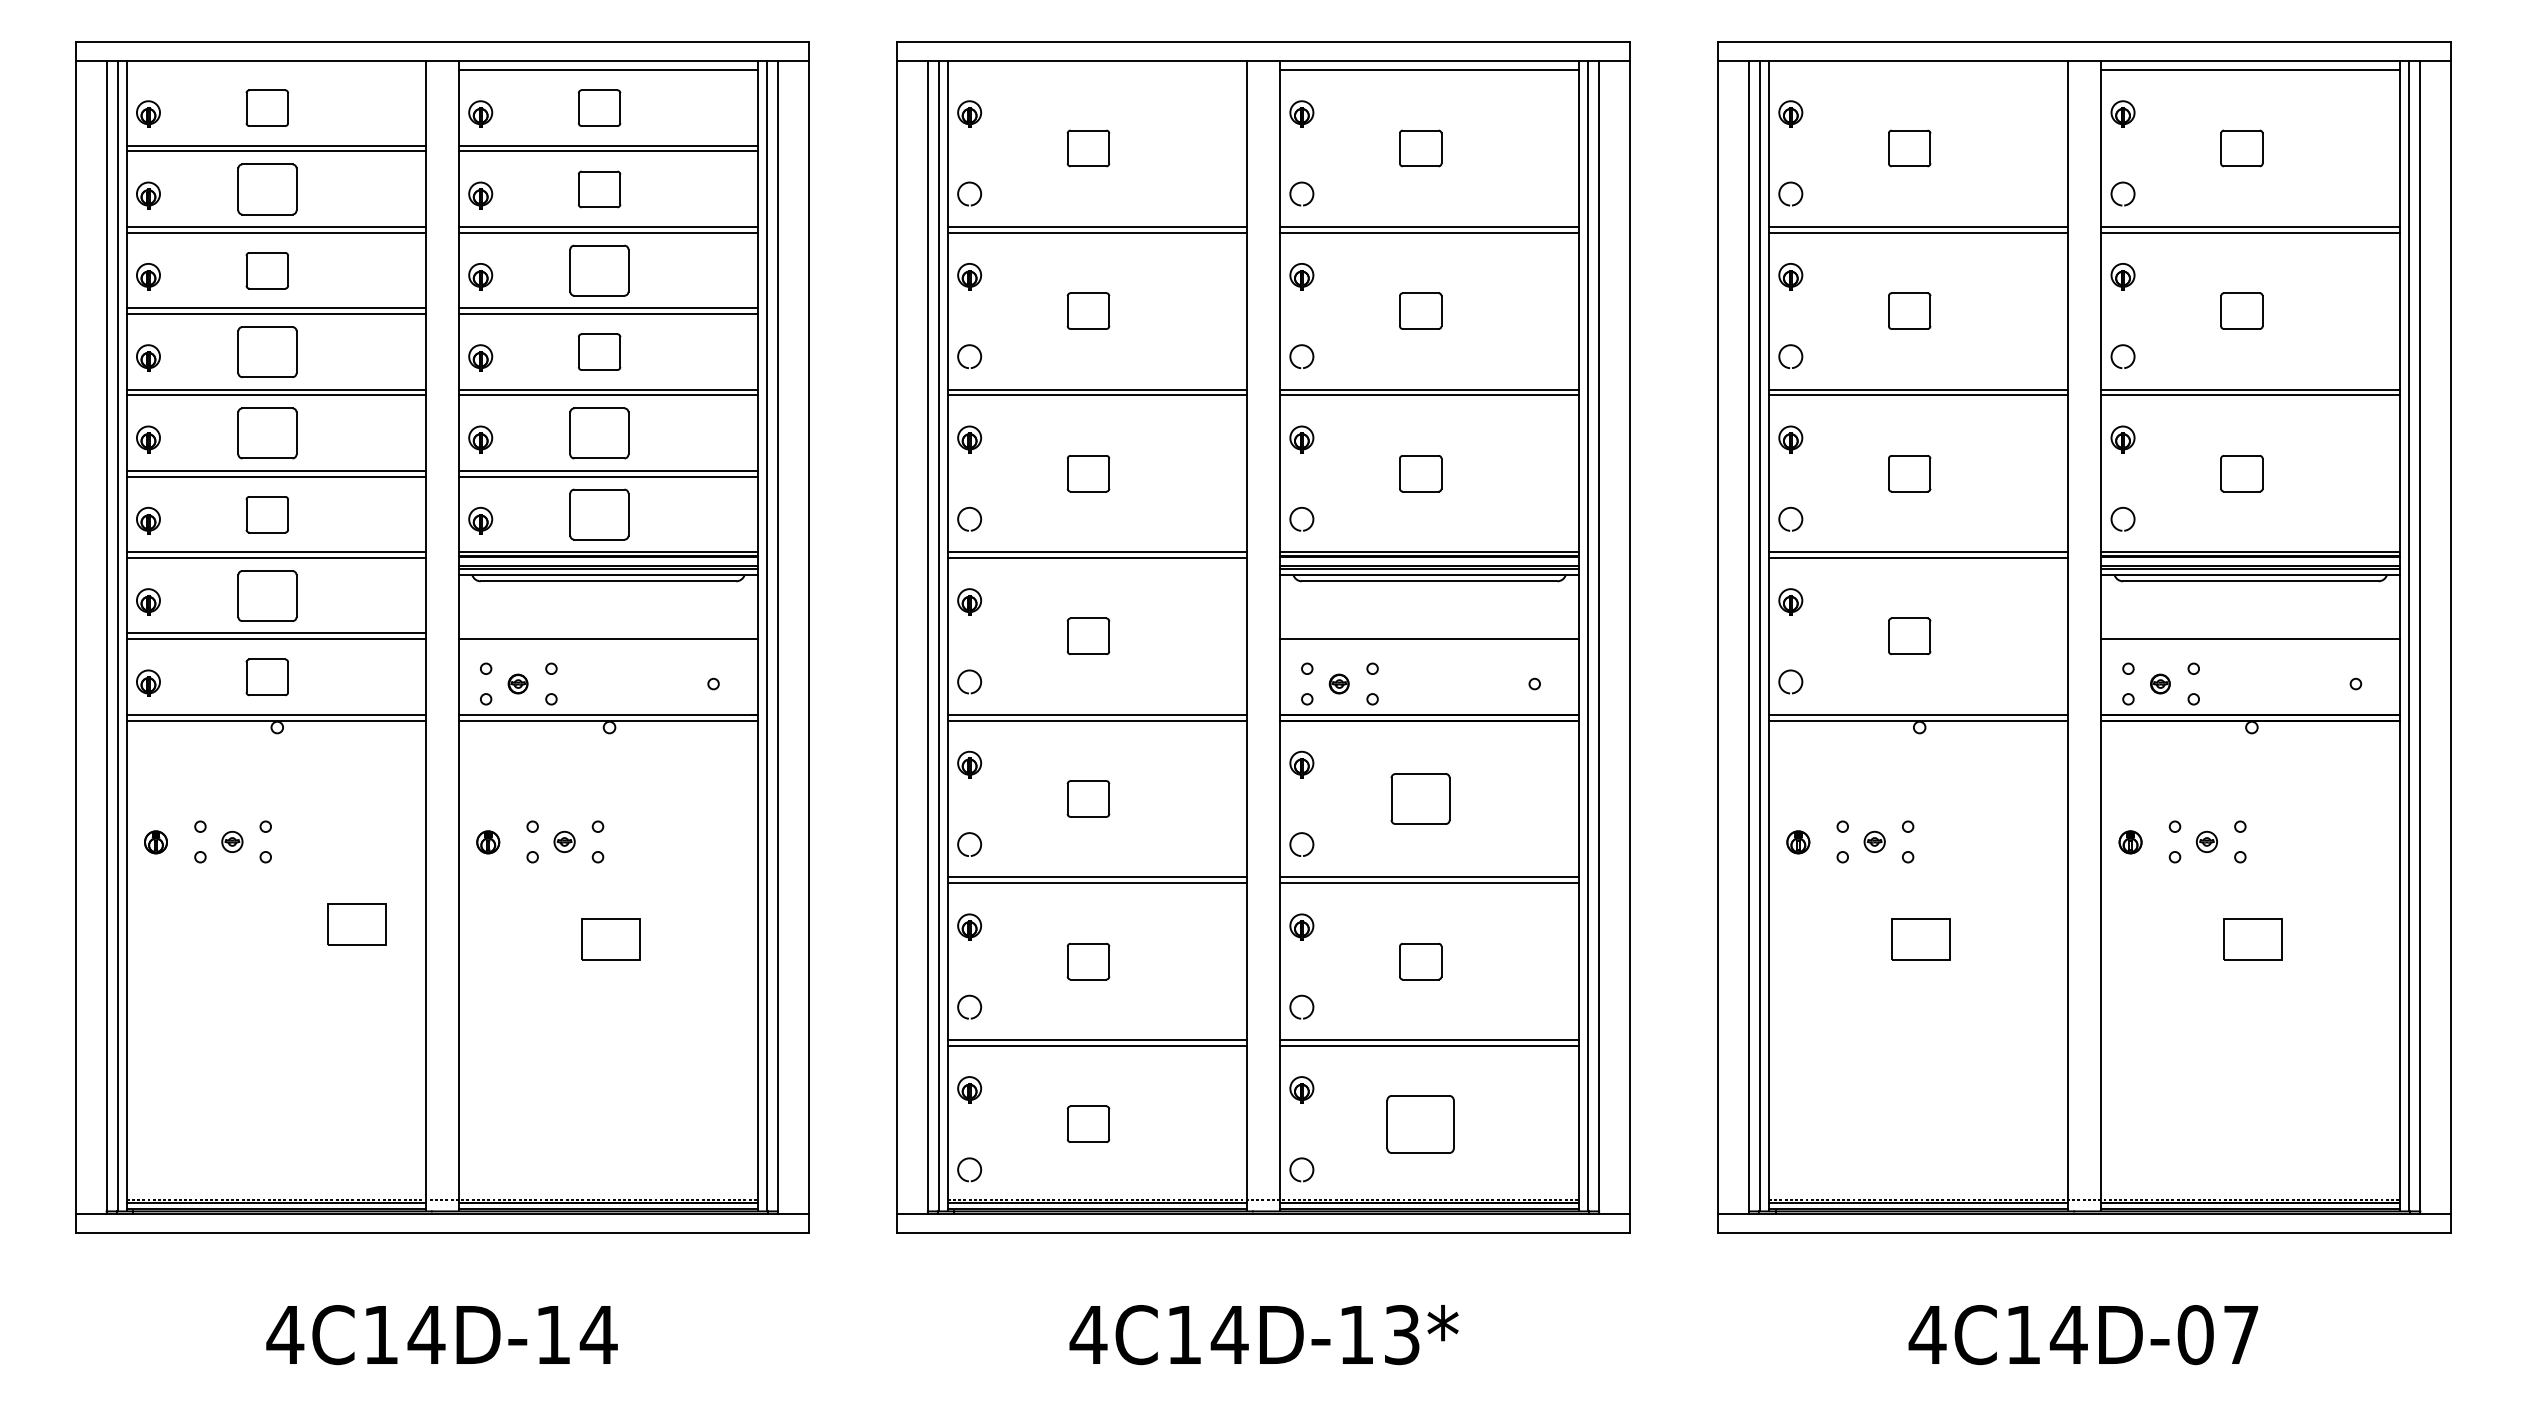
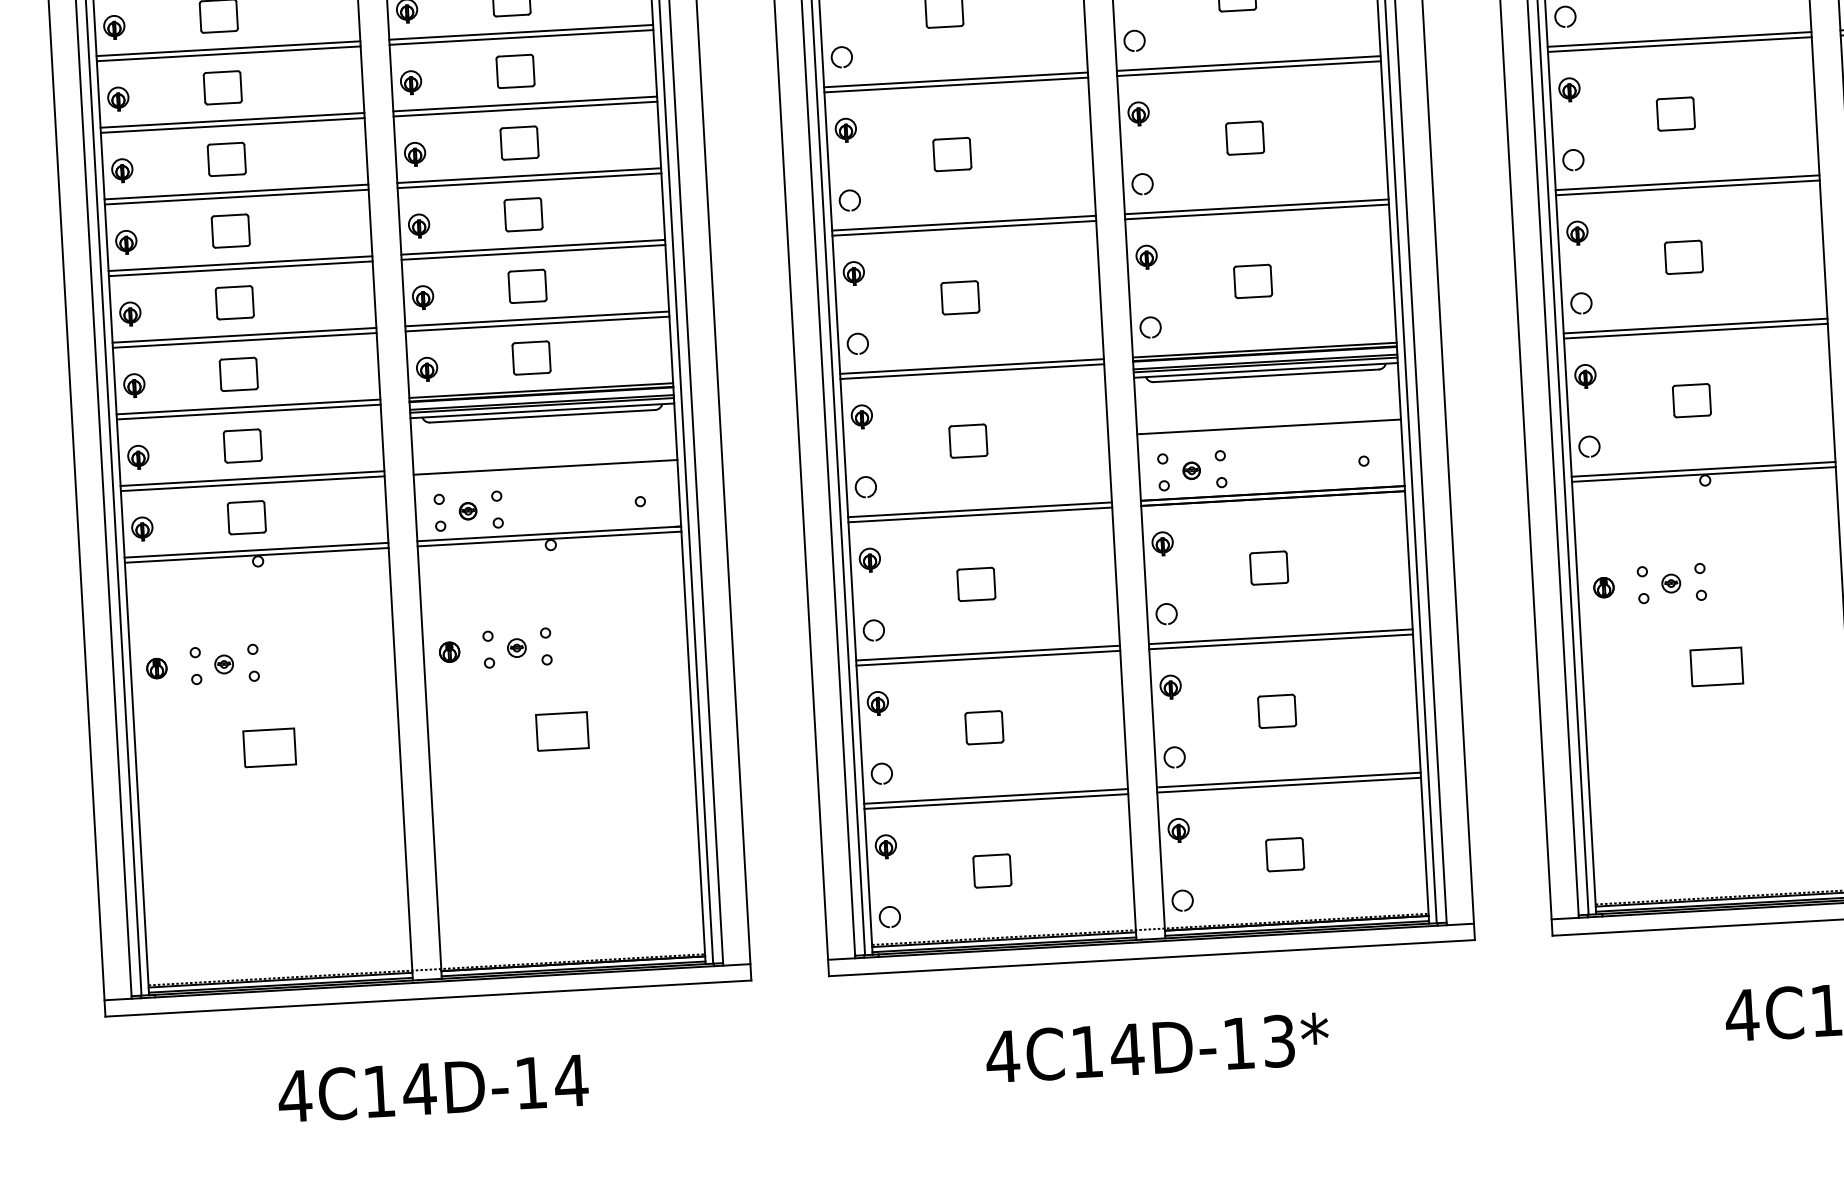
part: (266, 189) -> (222, 87), size x0.71
part: (599, 270) -> (519, 142), size x0.71
part: (266, 351) -> (230, 230), size x0.71
part: (266, 433) -> (234, 302), size x0.71
part: (599, 433) -> (527, 286), size x0.71
part: (599, 514) -> (531, 357), size x0.71
part: (266, 595) -> (242, 445), size x0.71
part: (1420, 798) -> (1268, 567), size x0.71
part: (356, 924) -> (269, 748), moved
part: (1420, 1123) -> (1284, 854), size x0.62

